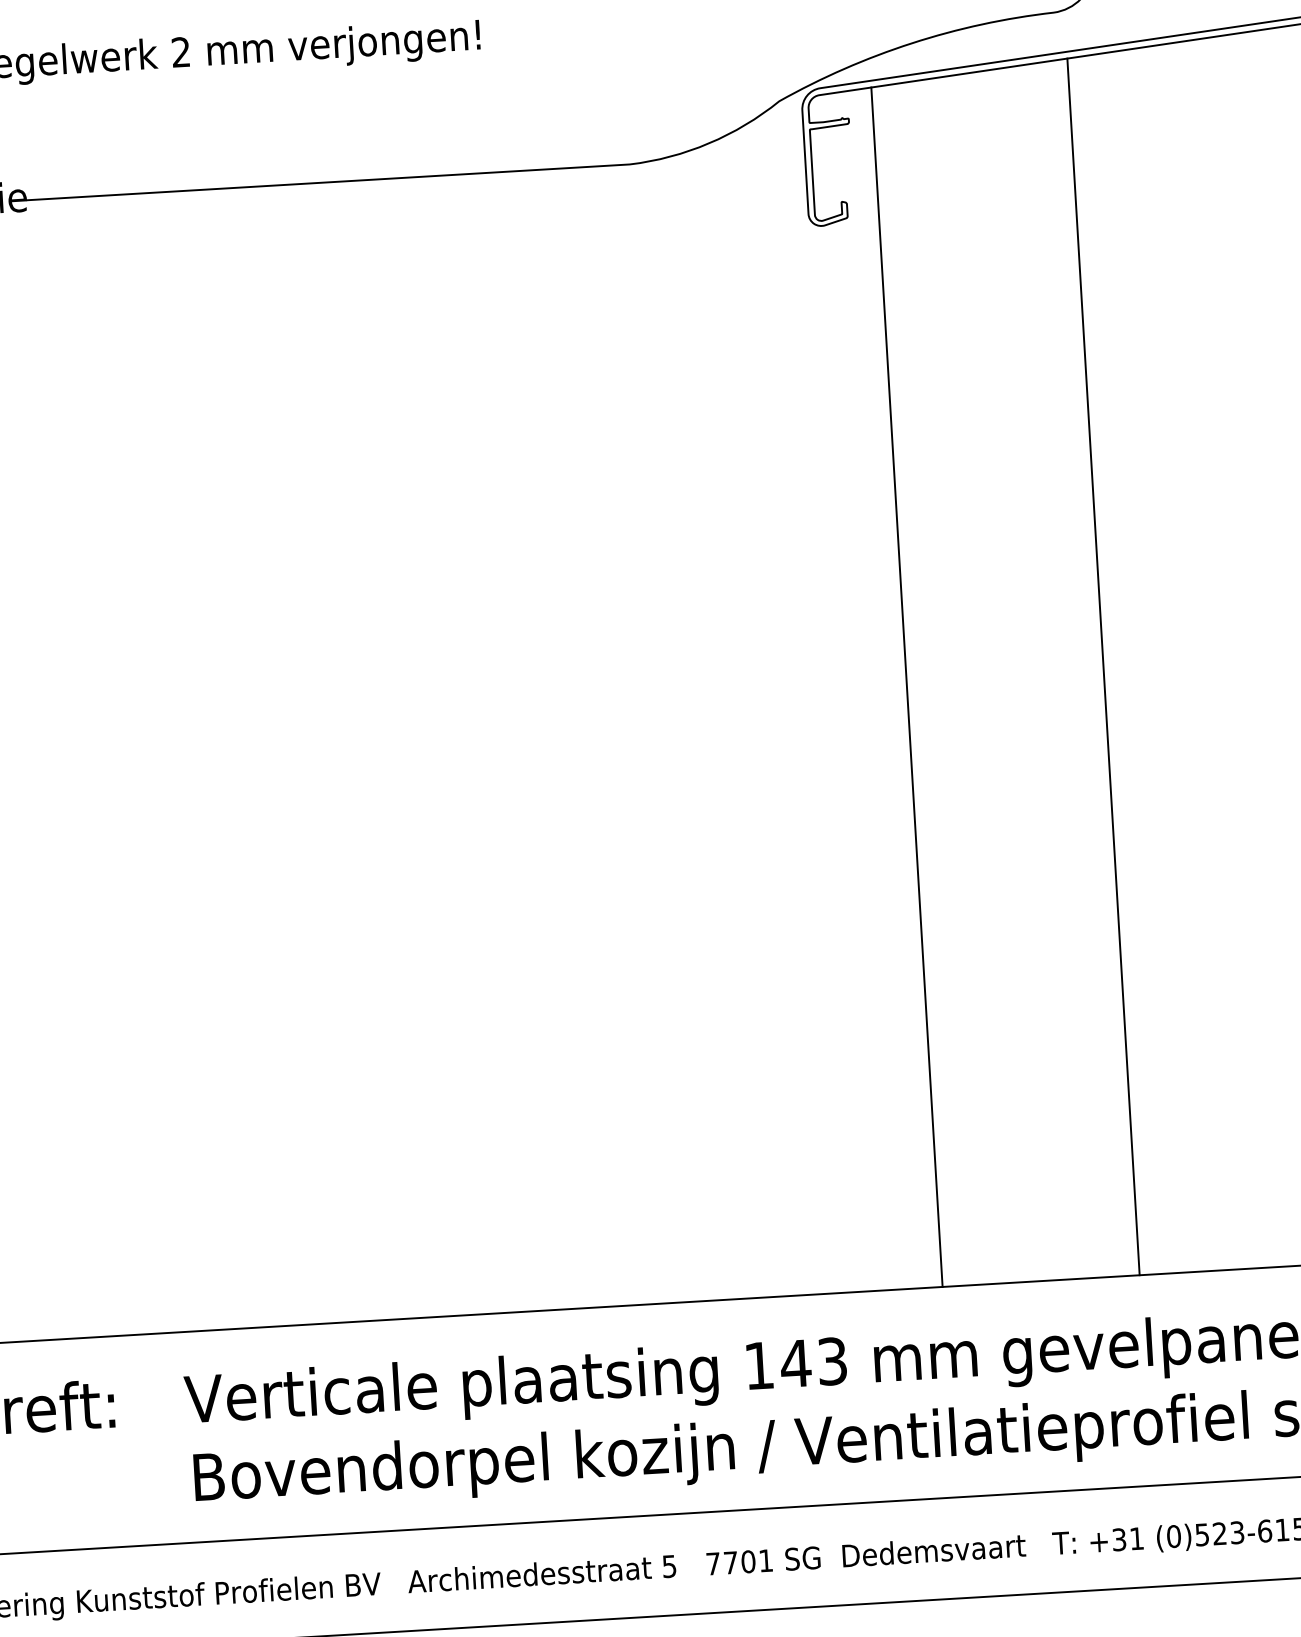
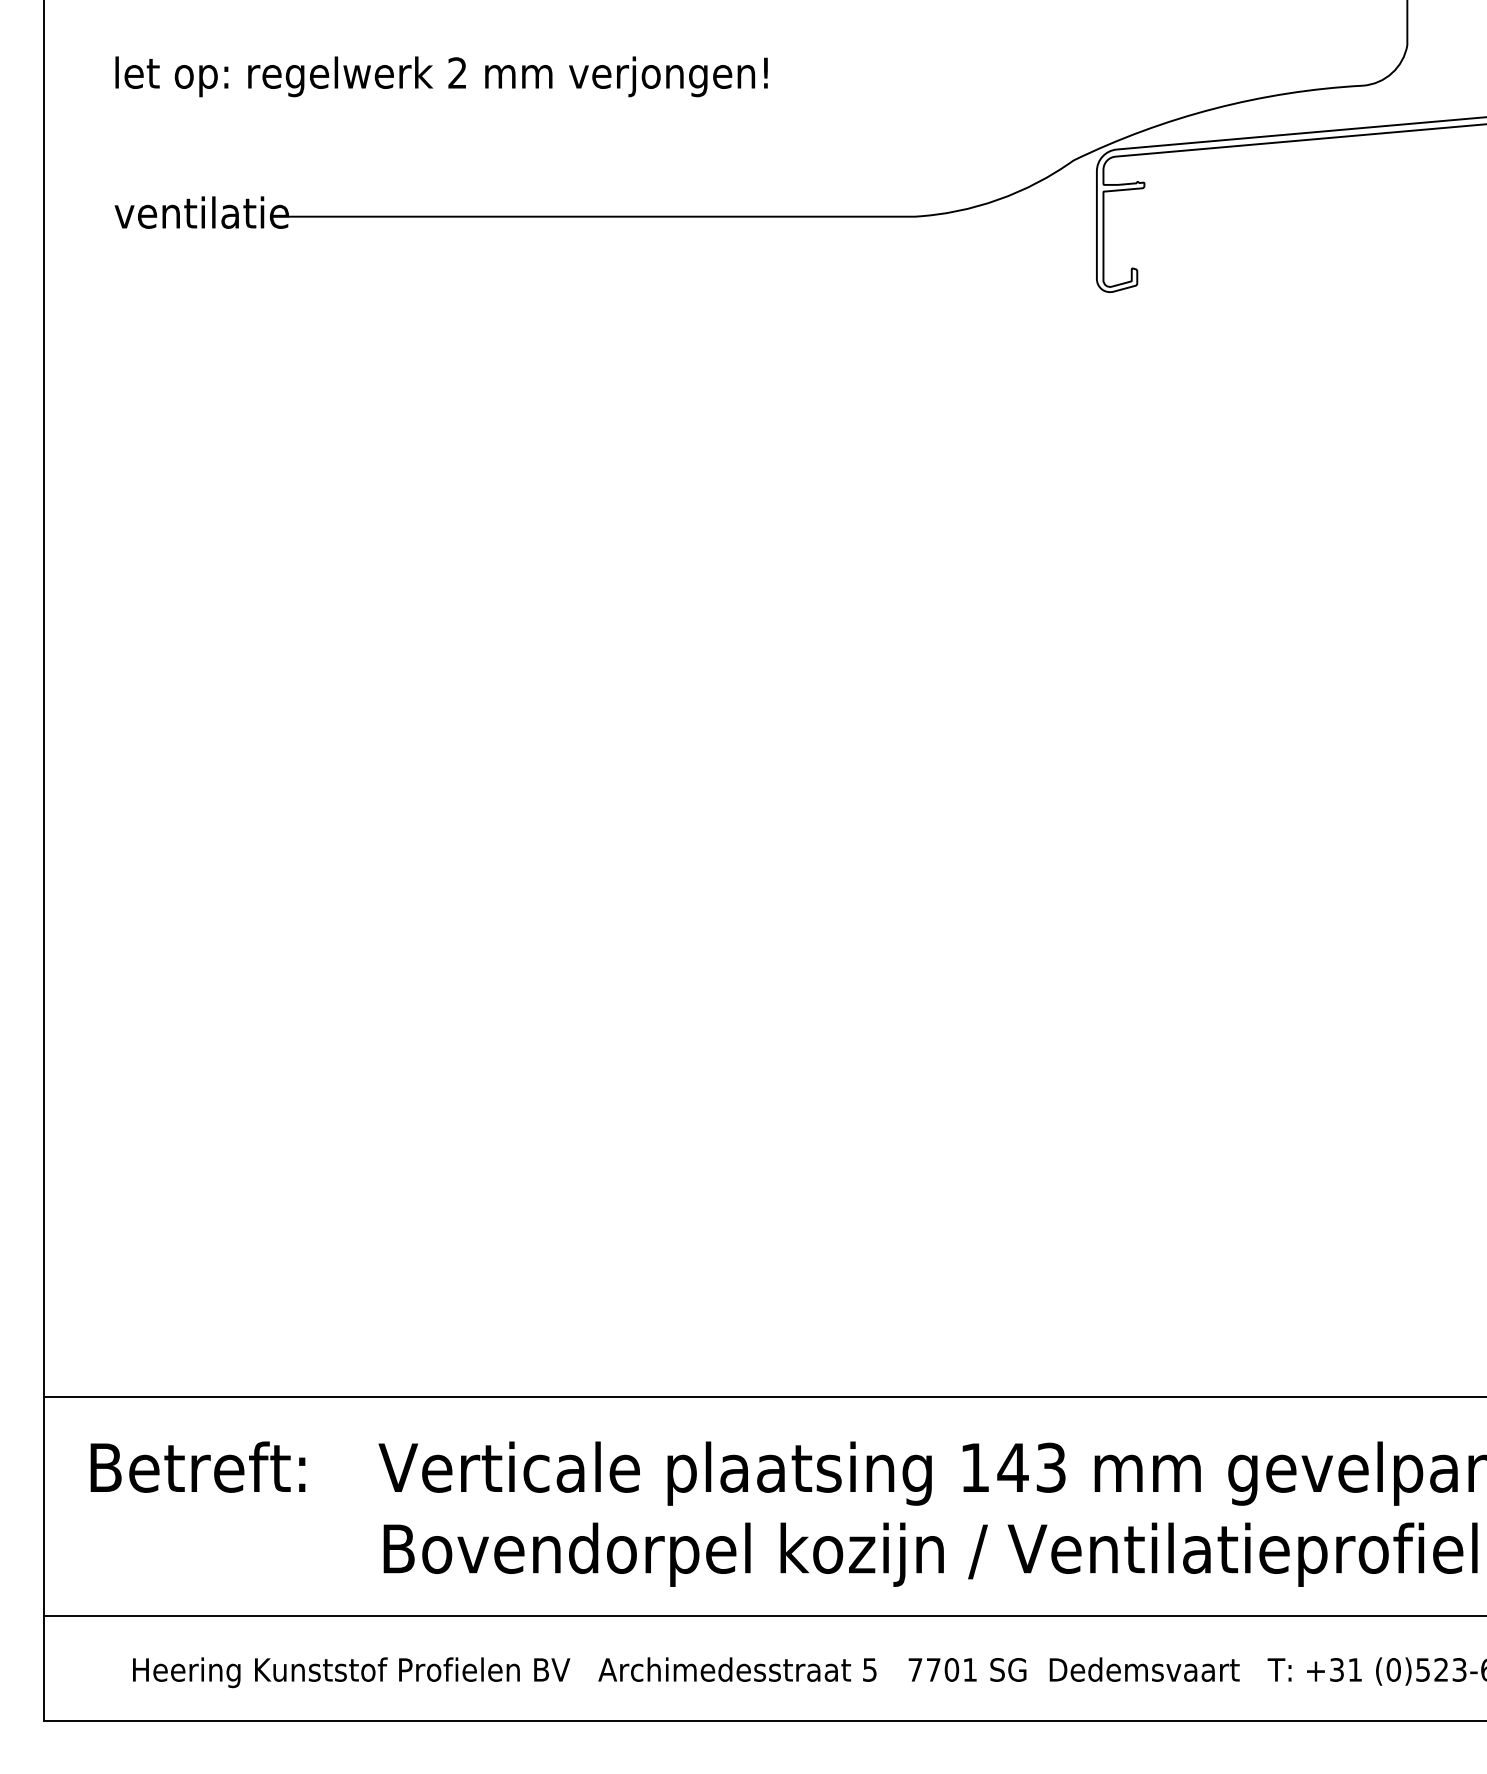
line: (1103, 666) -> (1374, 765), removed
line: (906, 687) -> (1169, 774), removed

